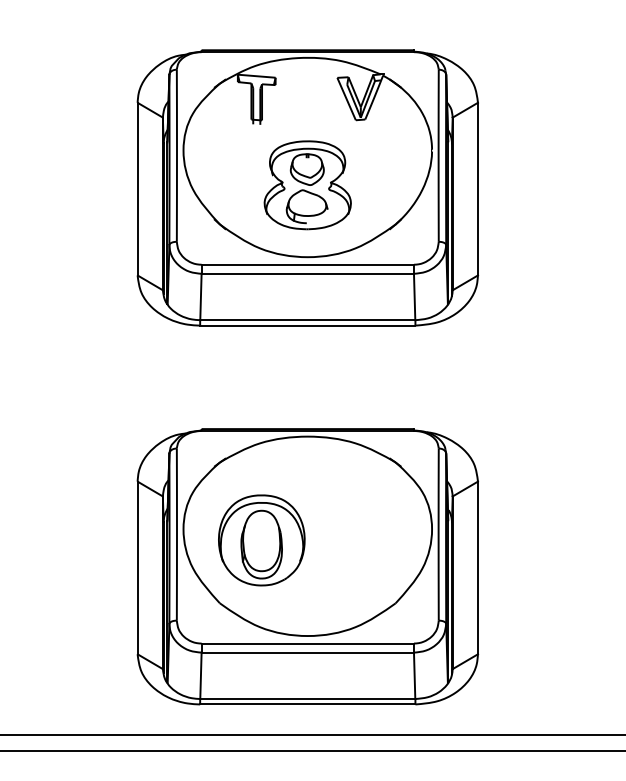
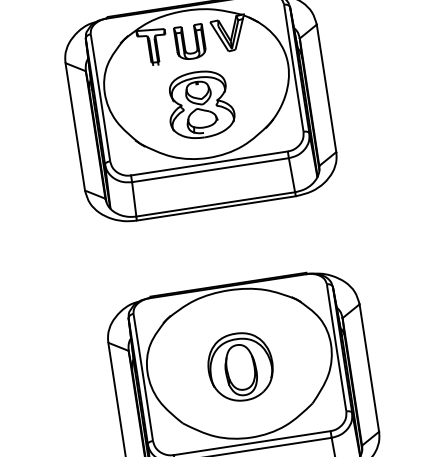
part: (299, 100) -> (184, 43), added
part: (261, 540) -> (240, 367), moved

